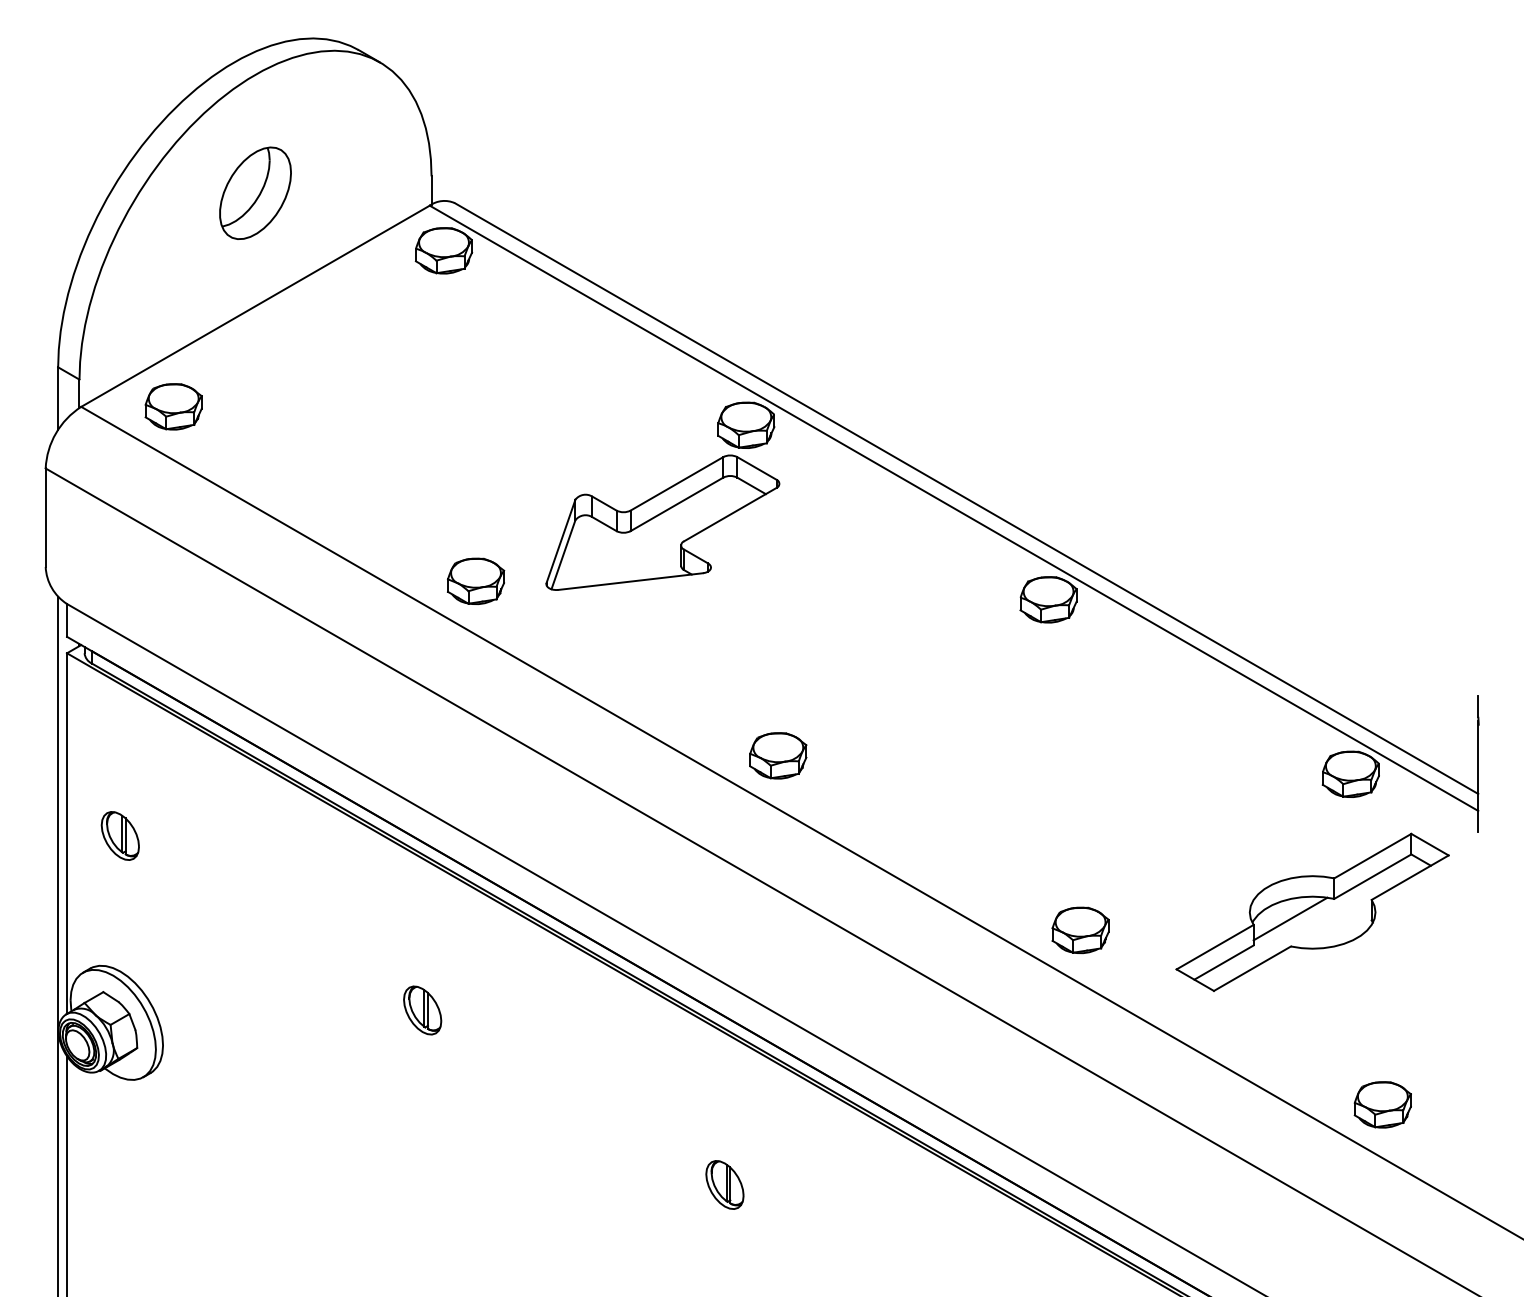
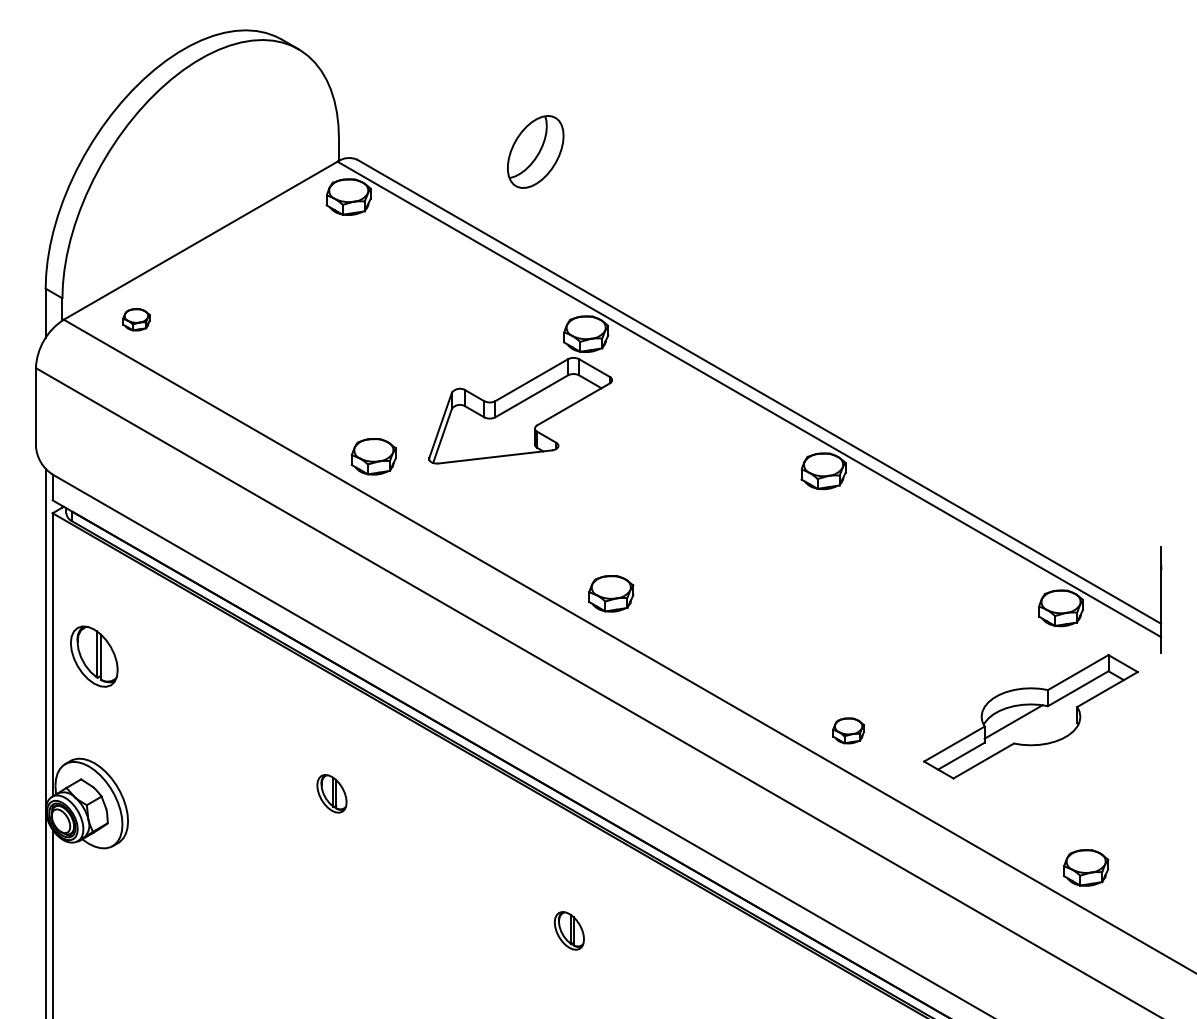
part: (255, 192) -> (535, 151), moved
part: (173, 406) -> (136, 319), size x0.6
part: (120, 835) -> (94, 656), size x1.6
part: (1080, 929) -> (848, 730), size x0.7

